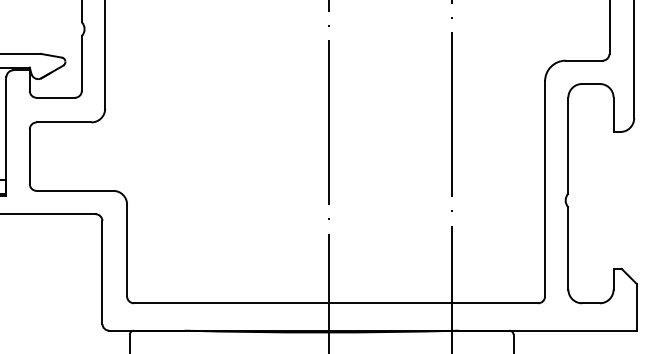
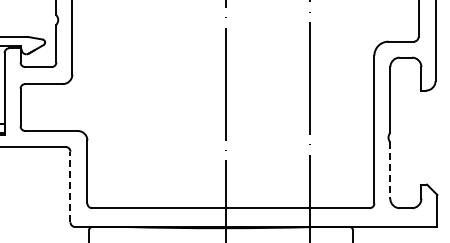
line: (568, 249) -> (390, 171), solid -> dashed
line: (102, 271) -> (70, 186), solid -> dashed

